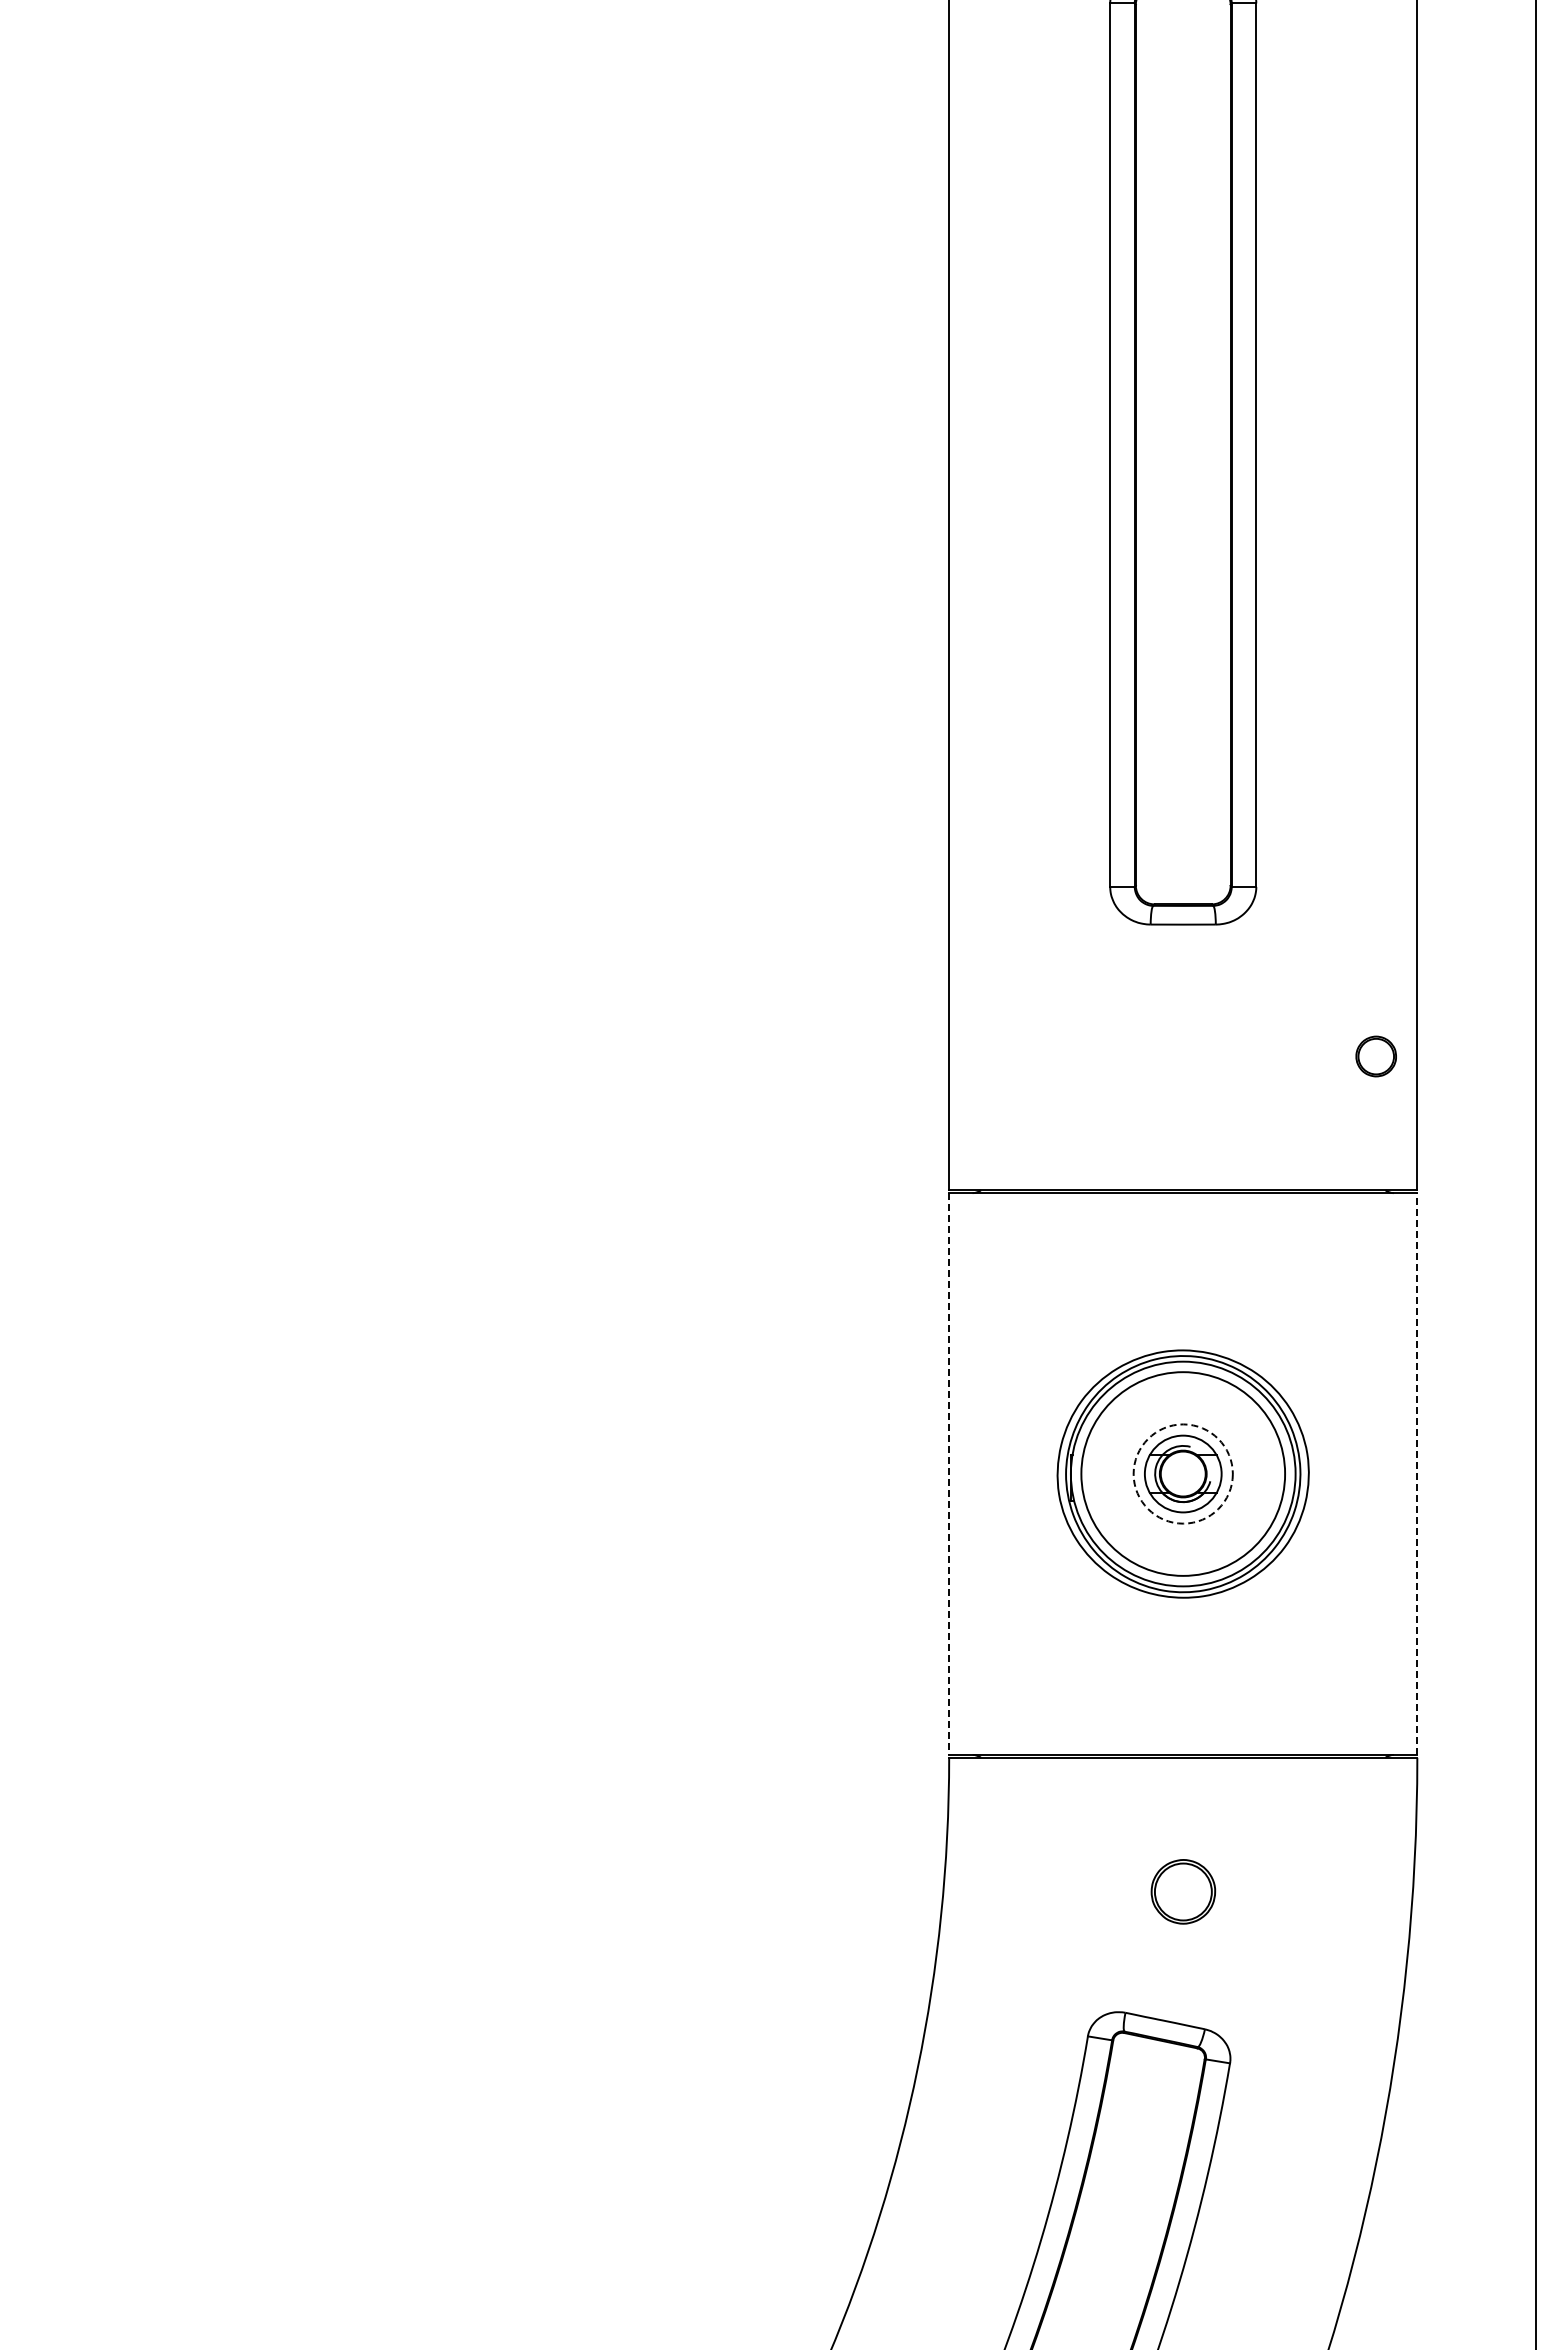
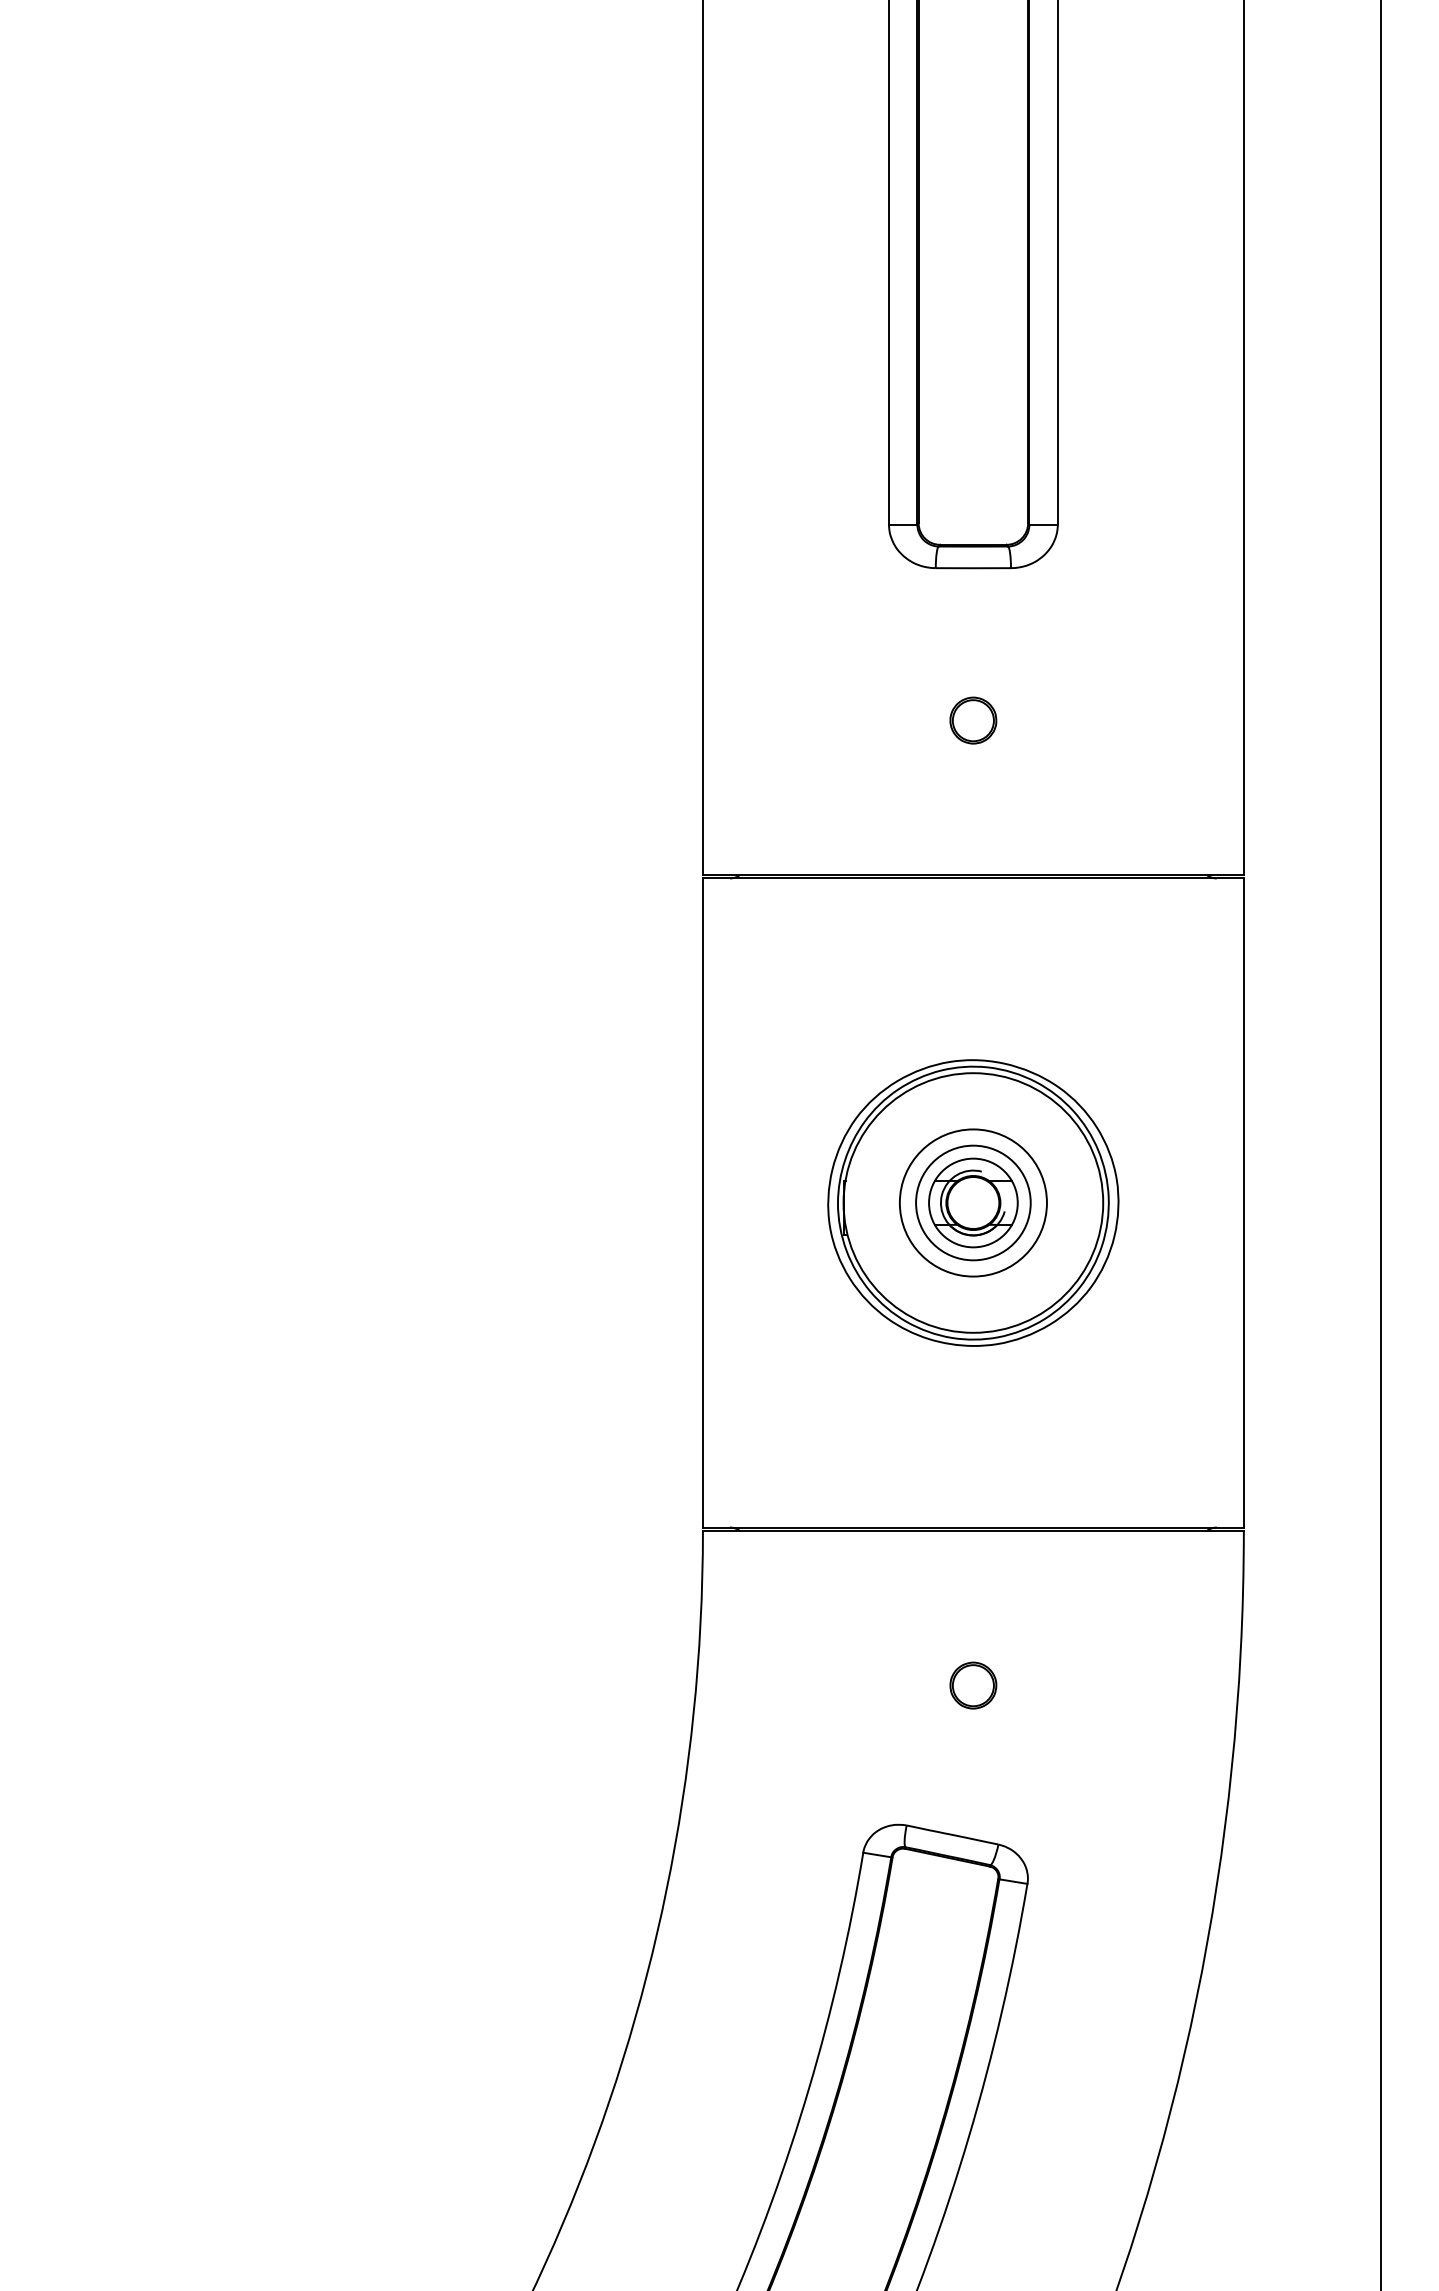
part: (1375, 1056) -> (972, 720), moved
circle: (1182, 1473) -> (972, 1202), dashed -> solid
circle: (1182, 1473) -> (972, 1202), size x0.62
line: (949, 1474) -> (703, 1203), dashed -> solid
line: (1417, 1474) -> (1244, 1203), dashed -> solid
part: (1182, 1891) -> (972, 1685), size x0.62

